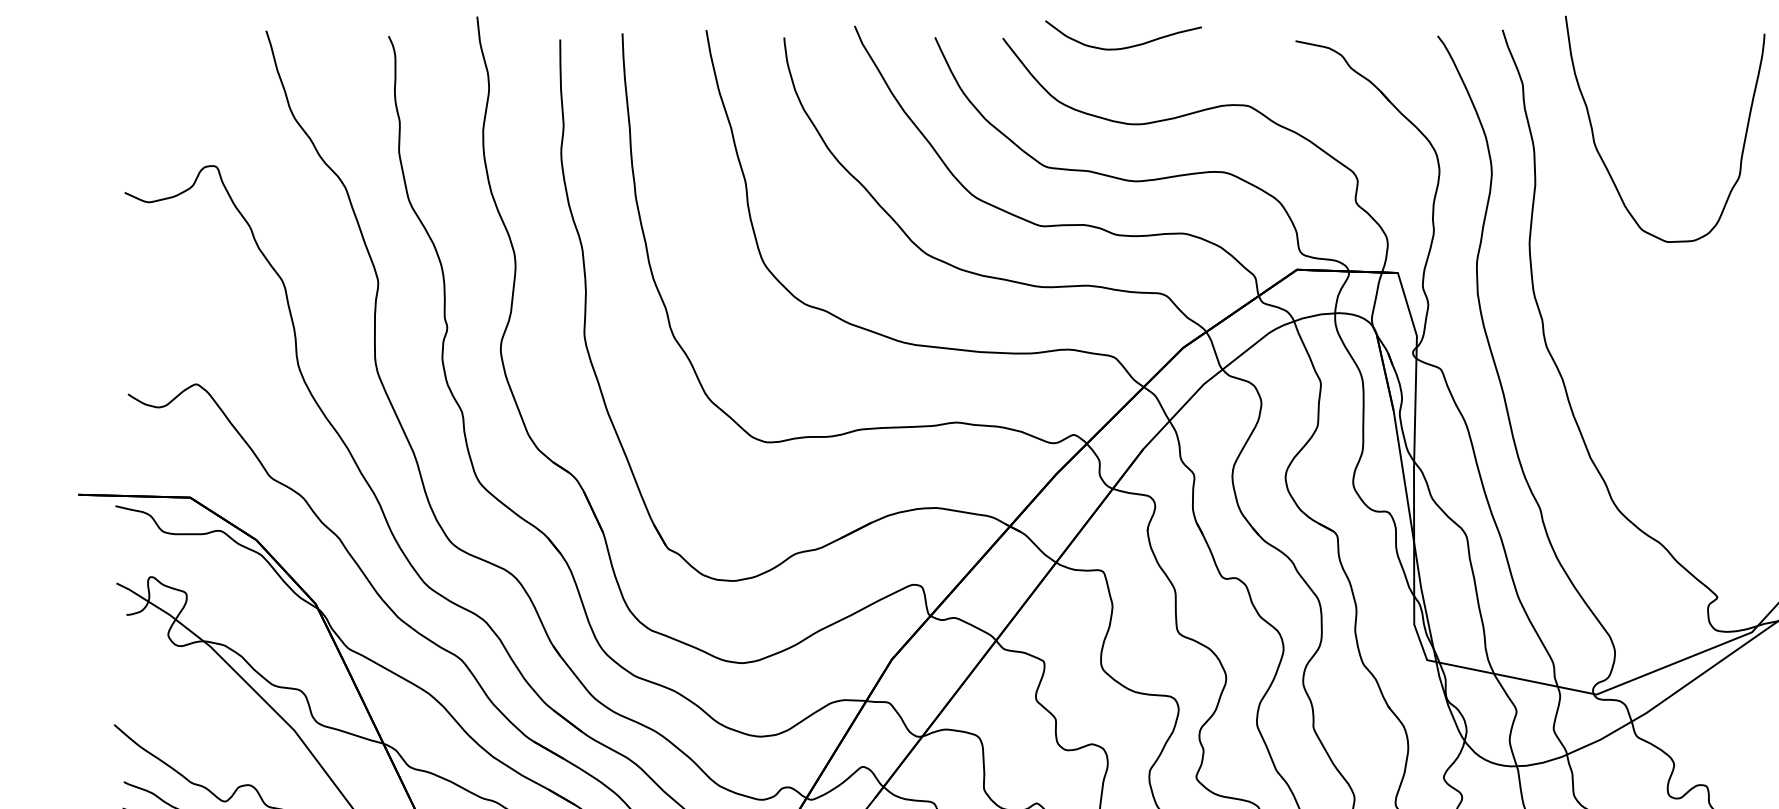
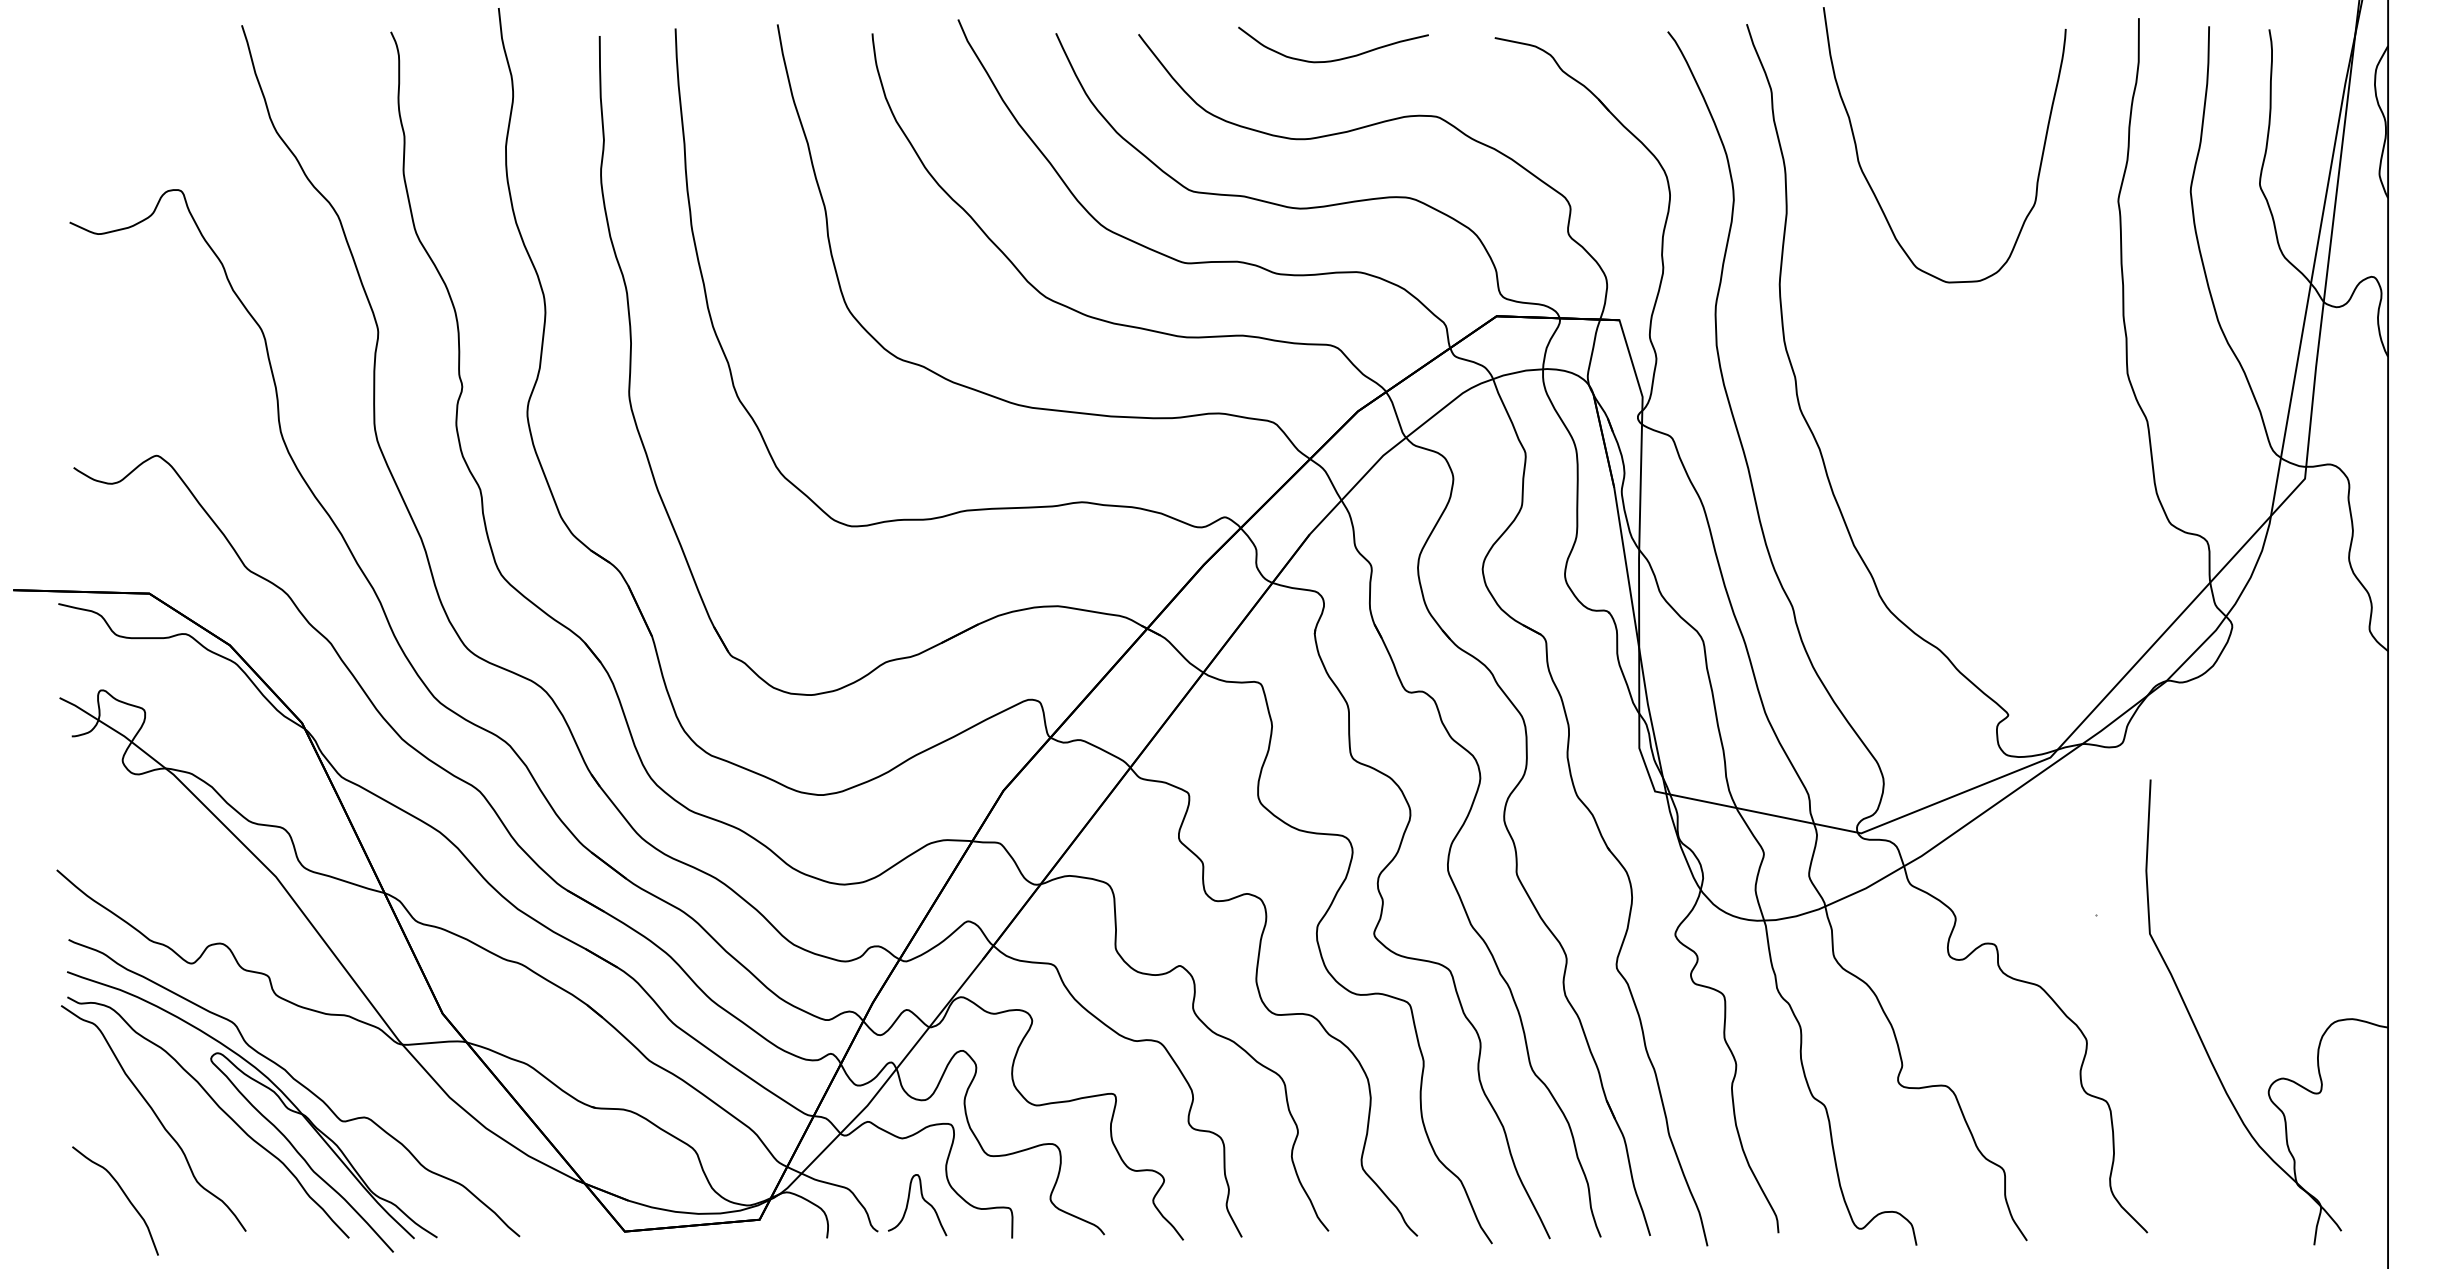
curve: (1123, 47) -> (1333, 59), moved

